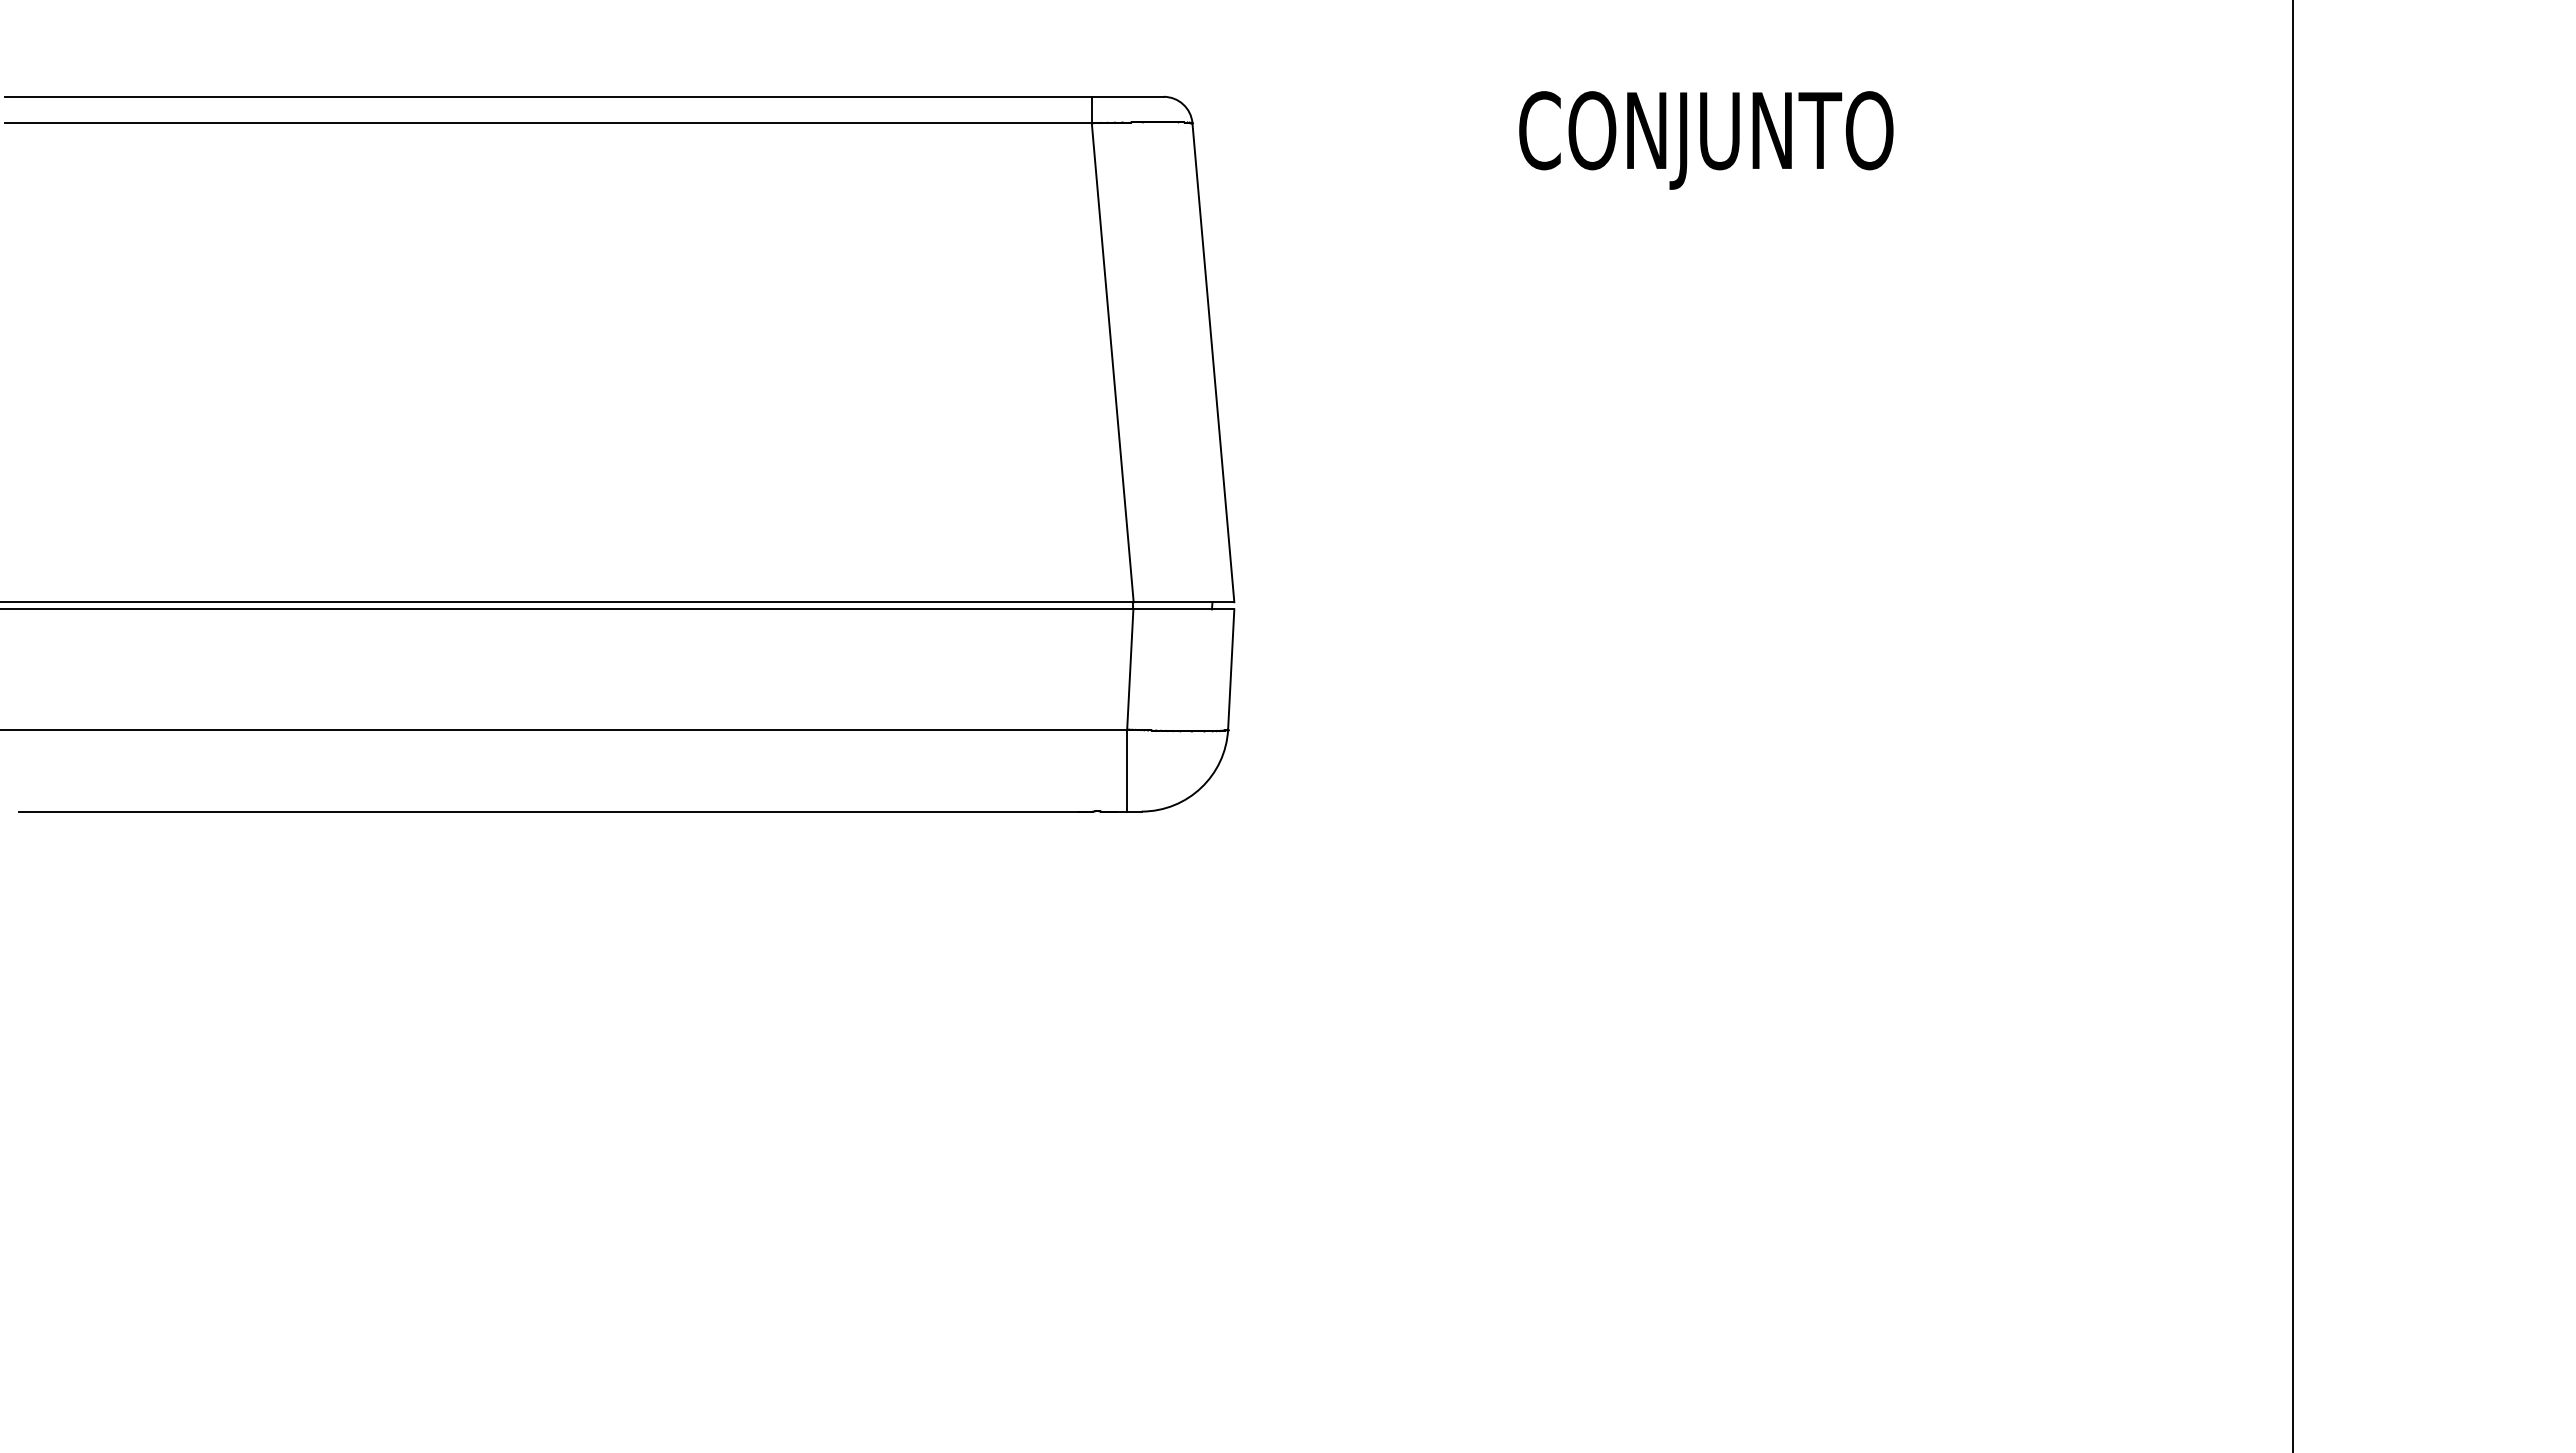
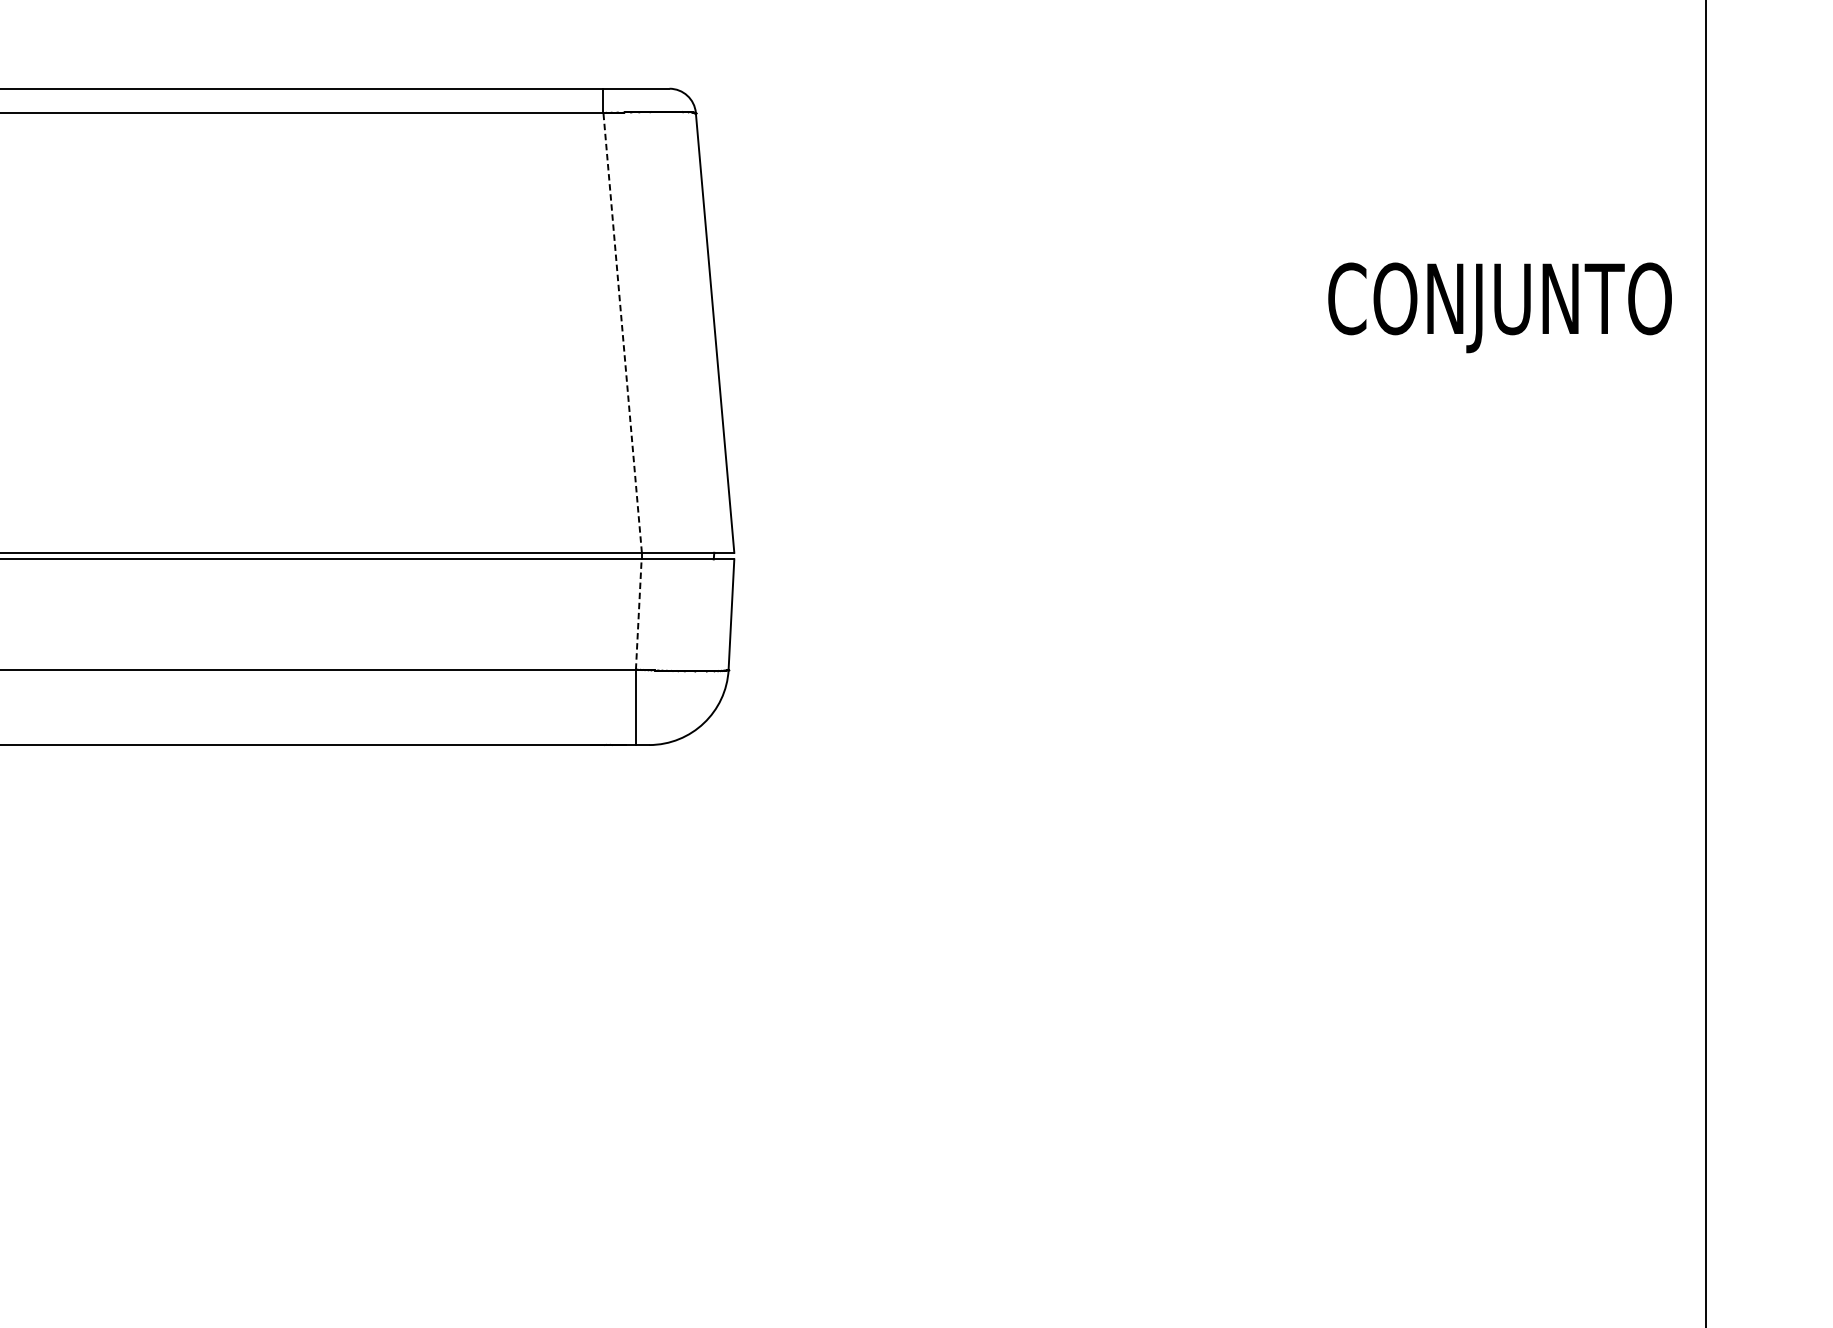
text: (1706, 140) -> (1500, 307), moved
line: (1112, 362) -> (622, 332), solid -> dashed
line: (1130, 669) -> (638, 614), solid -> dashed

